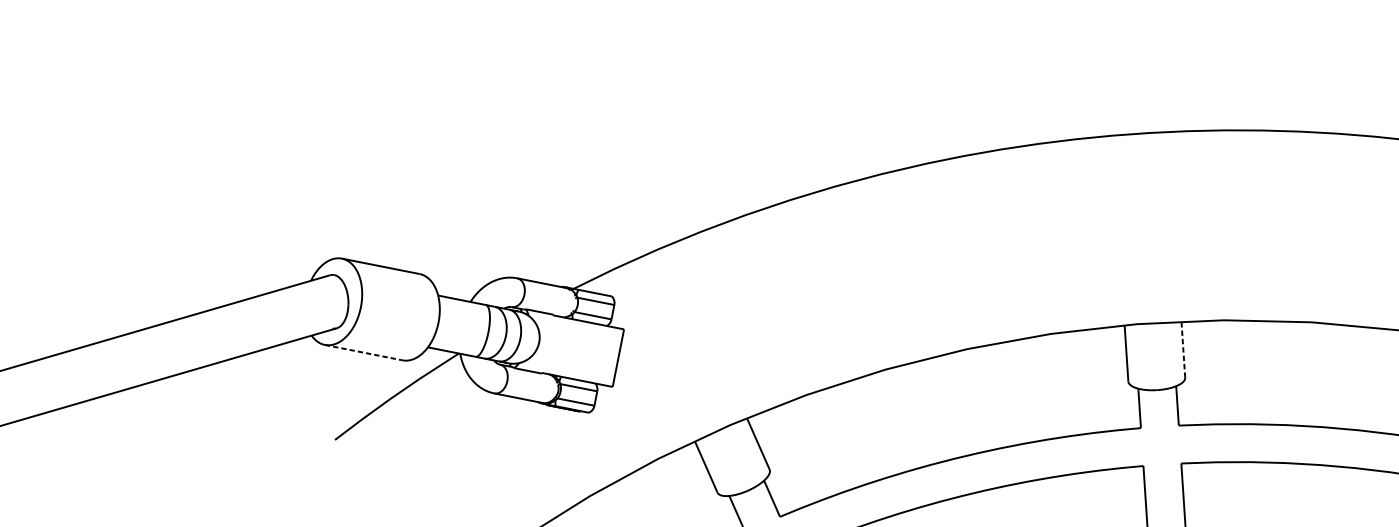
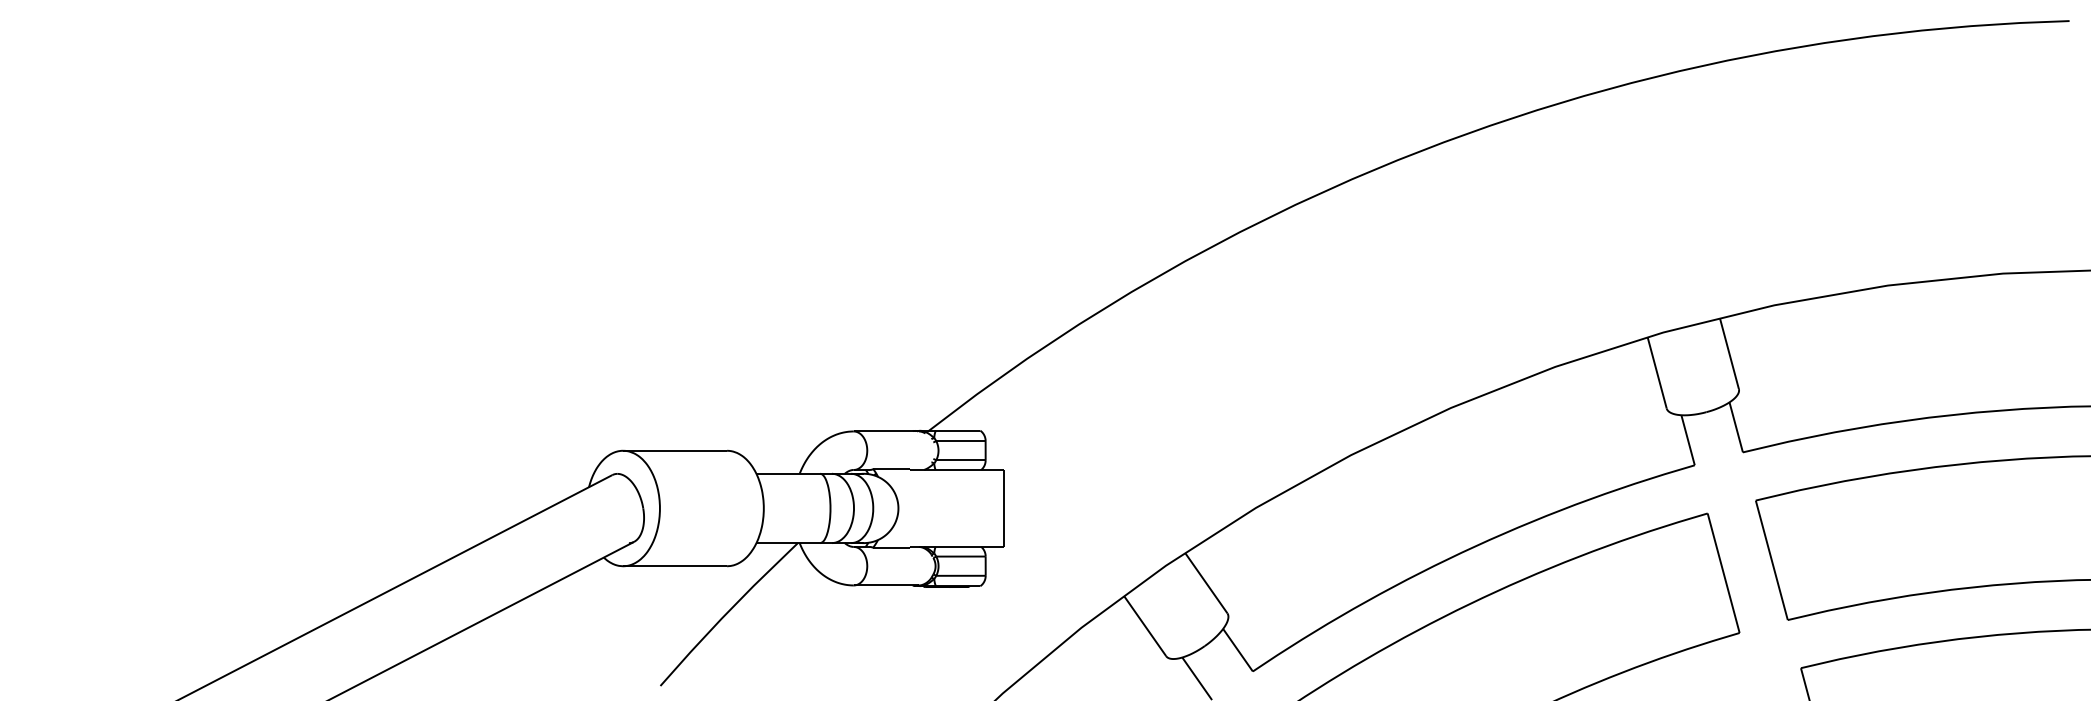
line: (1183, 349) -> (1729, 353), dashed -> solid
line: (363, 352) -> (675, 566), dashed -> solid

